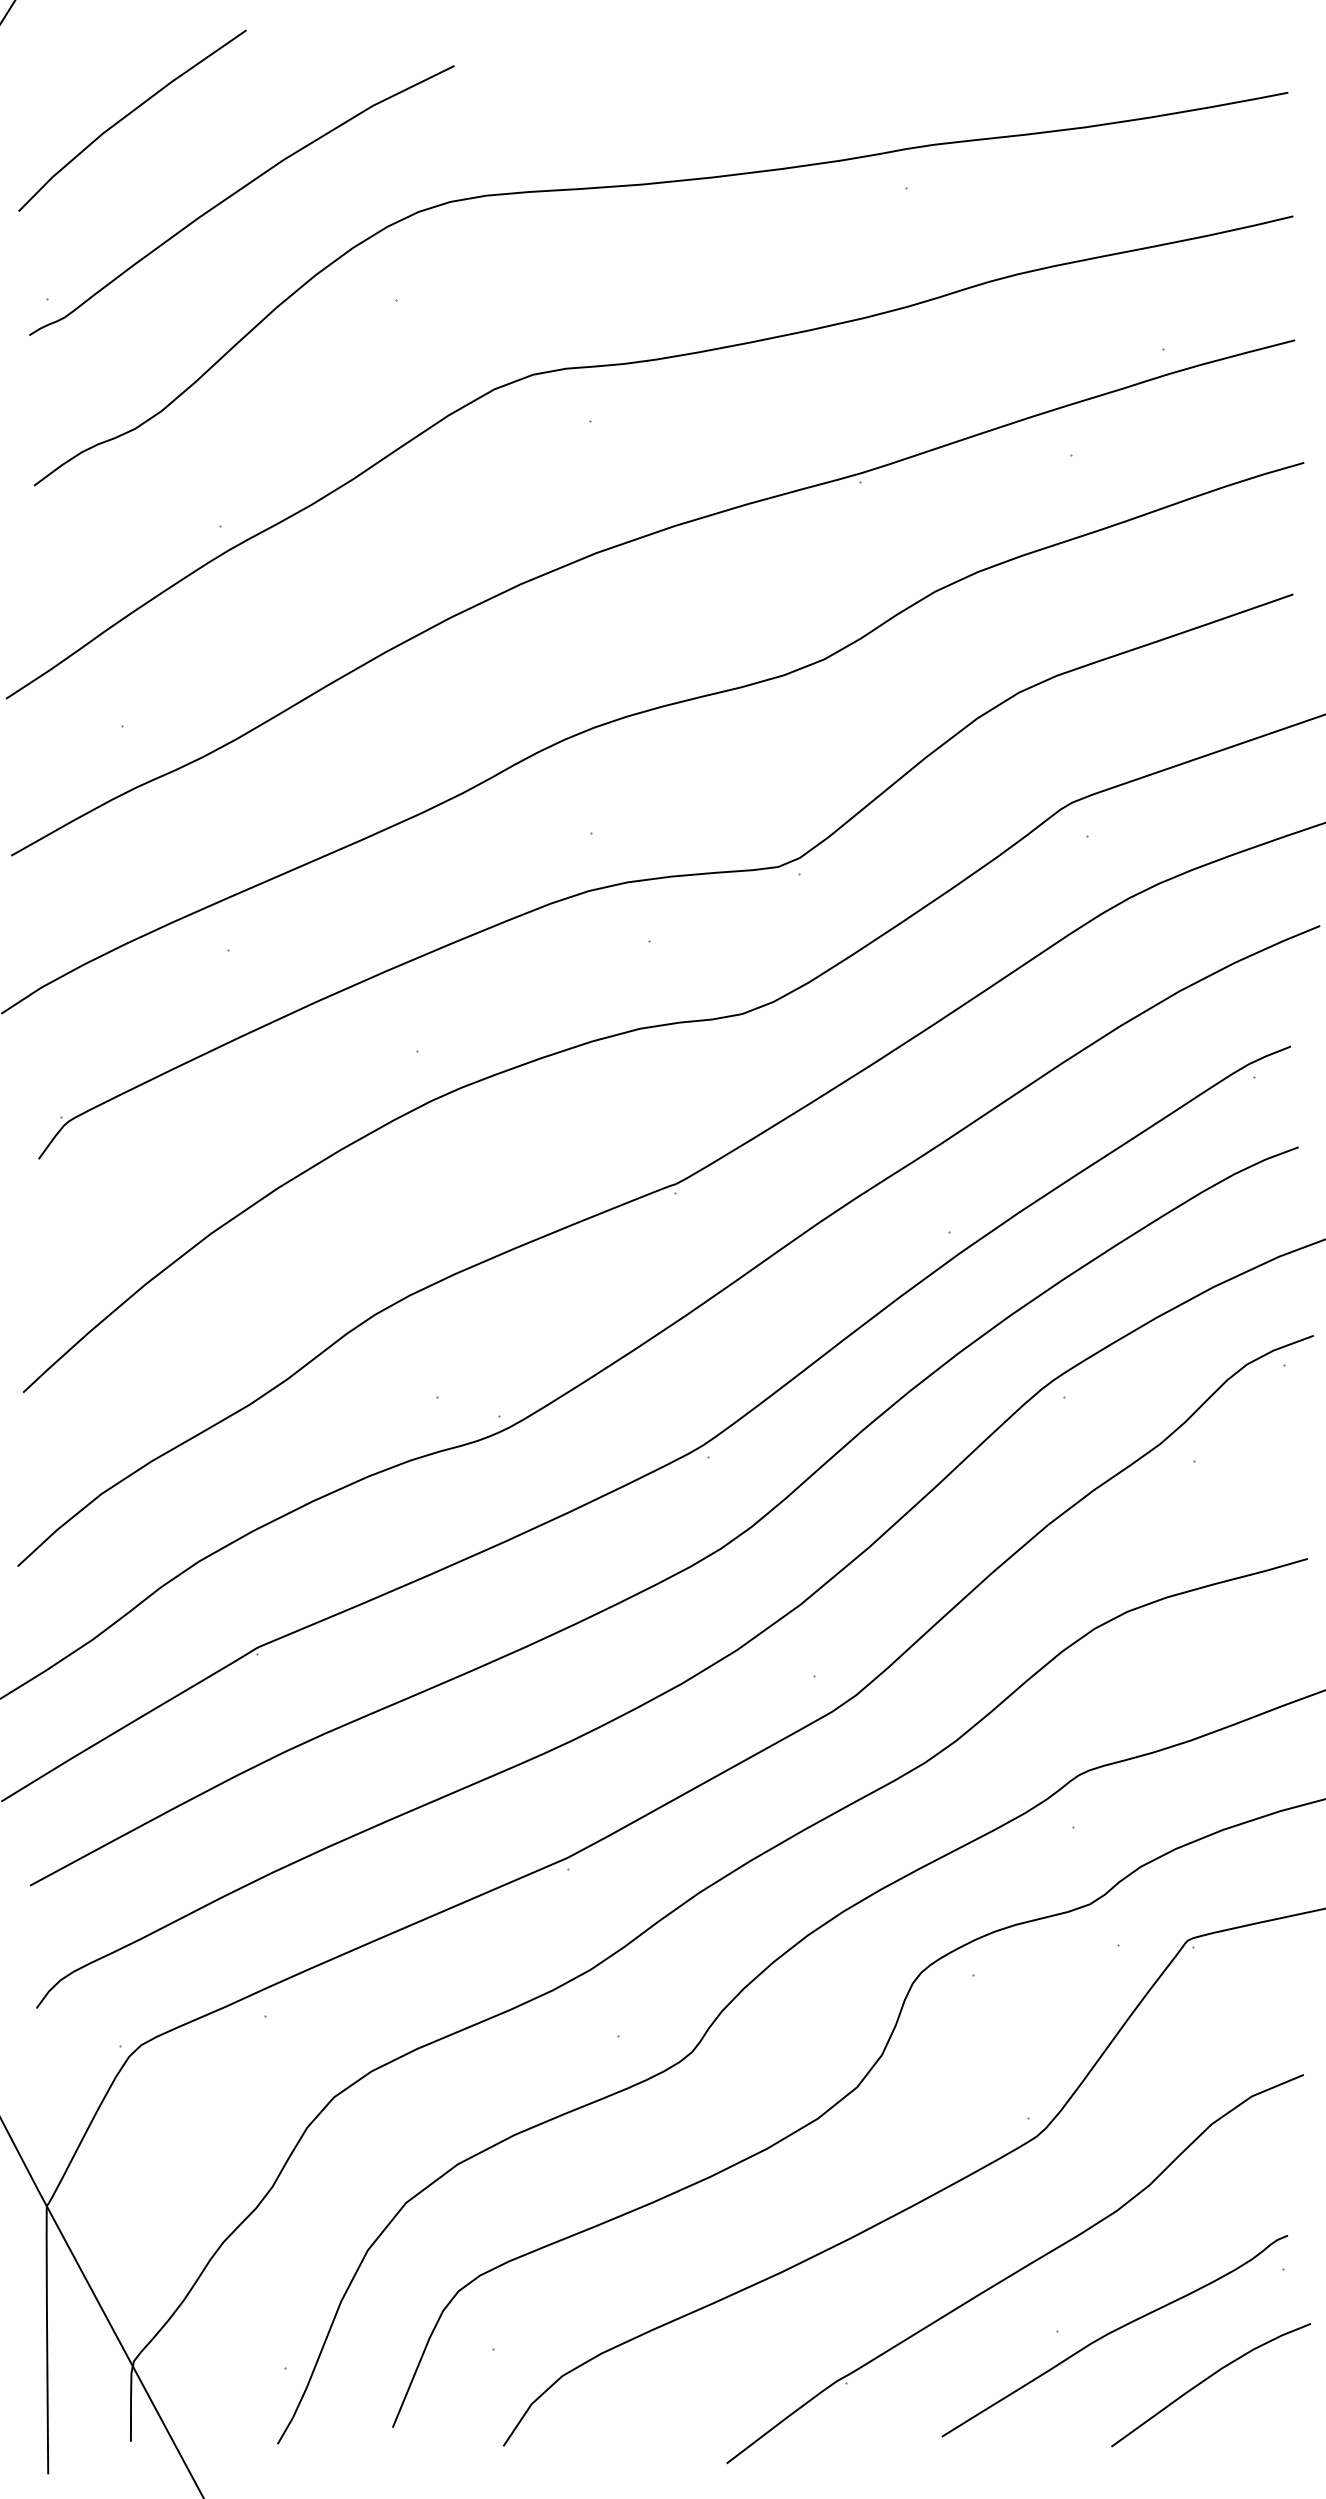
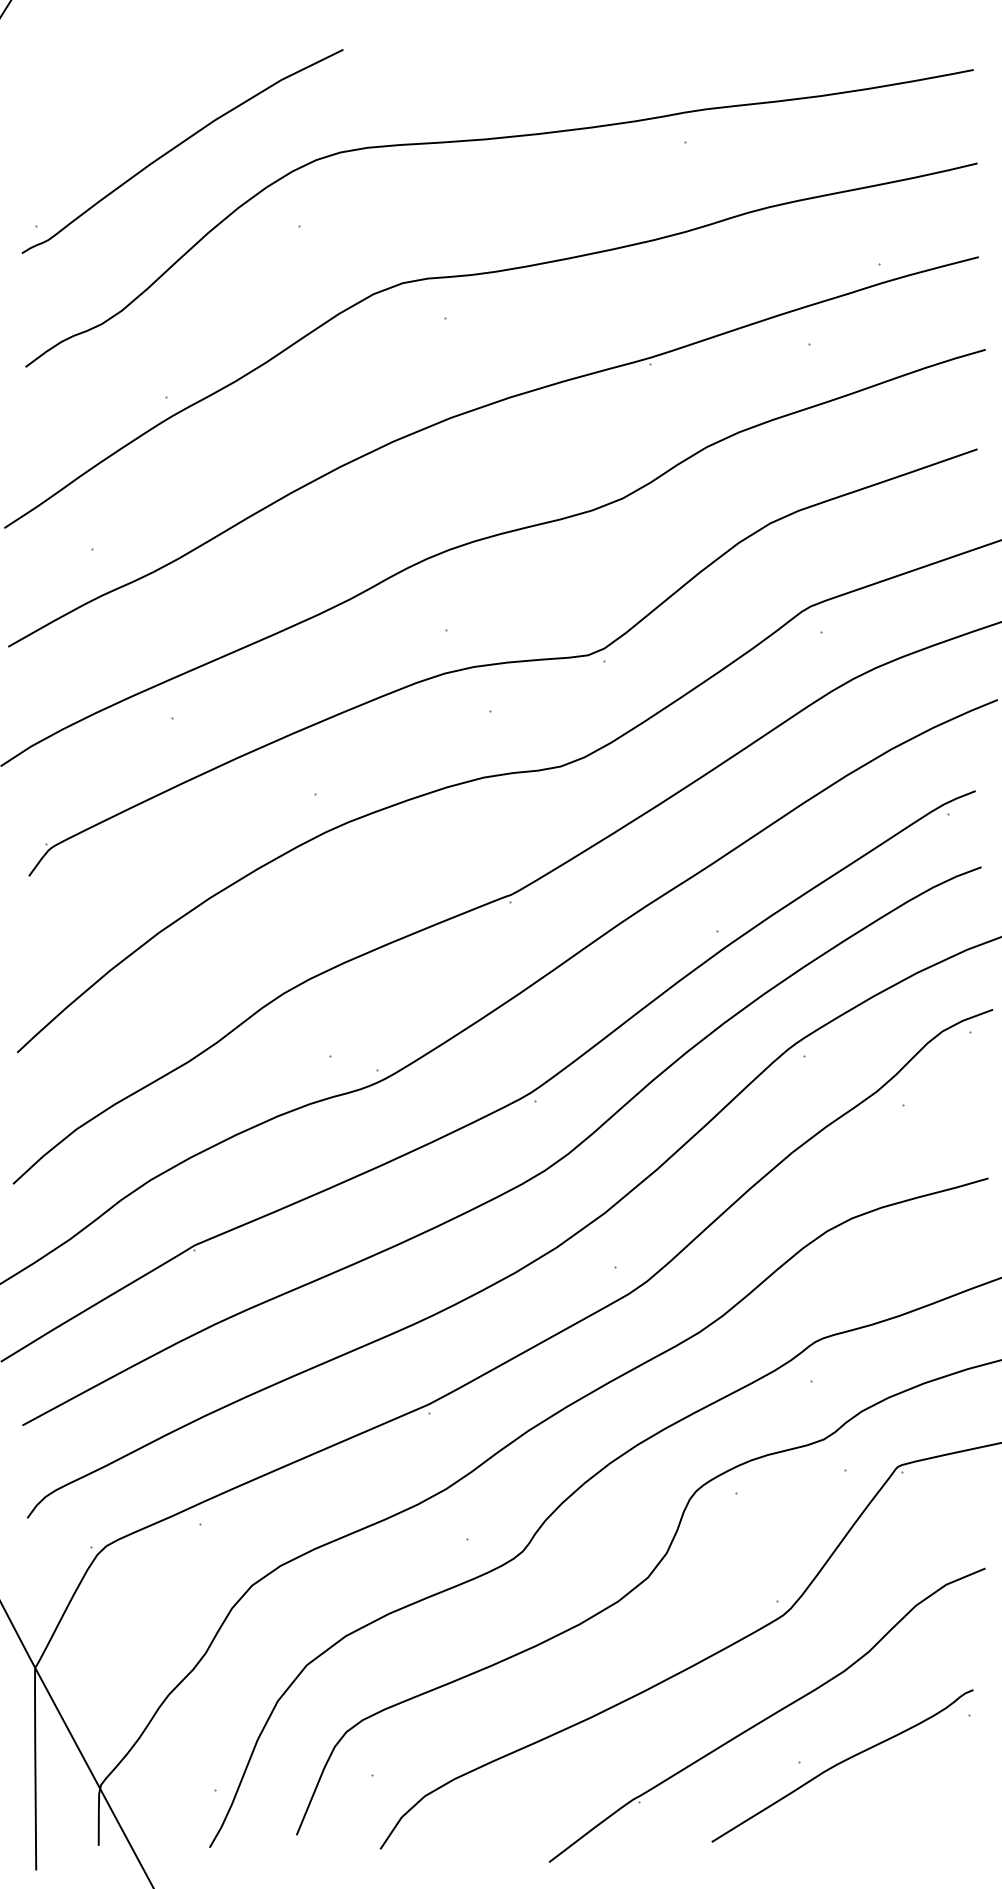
line: (130, 114) -> (98, 86), removed
curve: (1206, 2380) -> (911, 1799), removed

